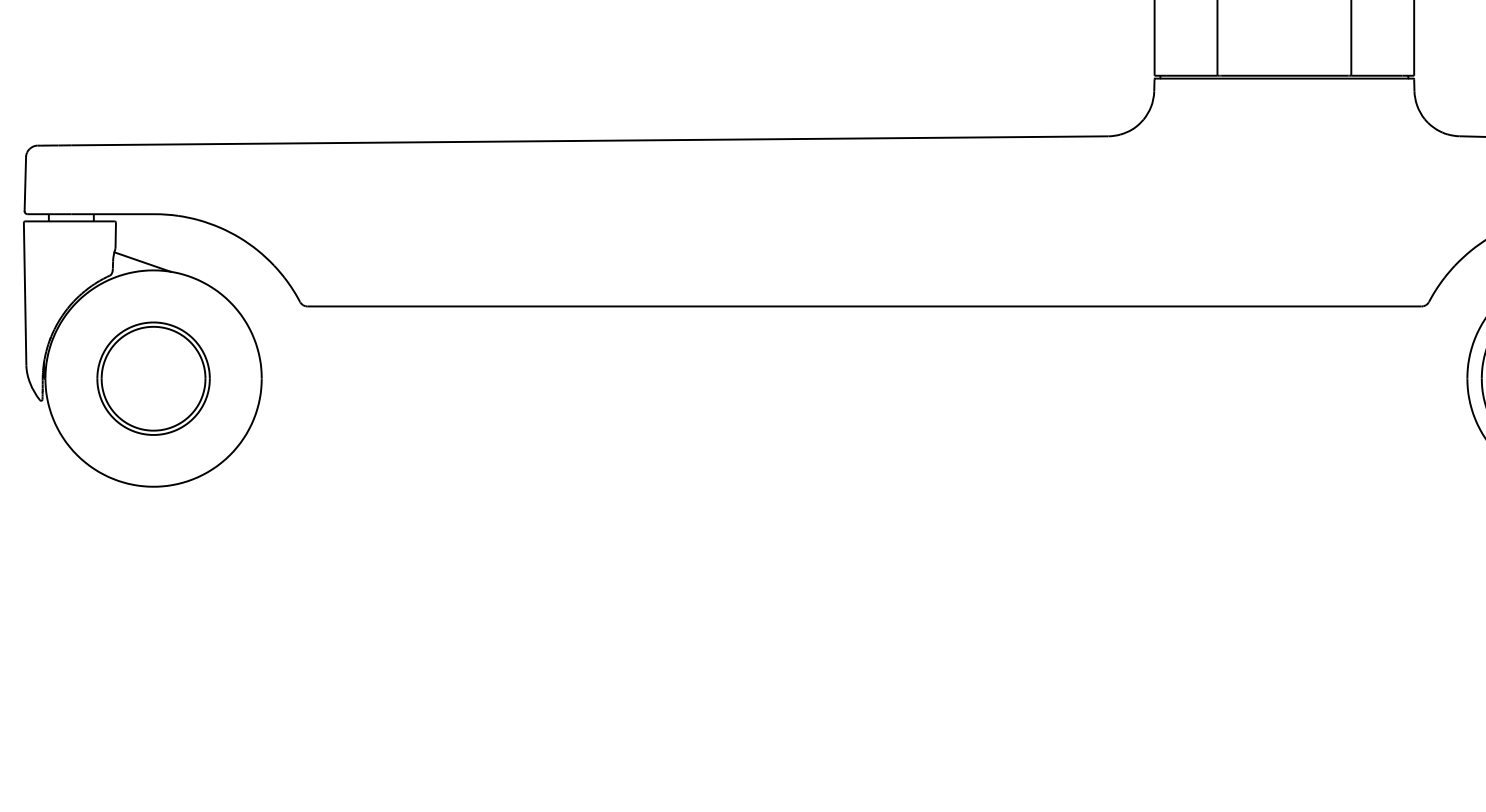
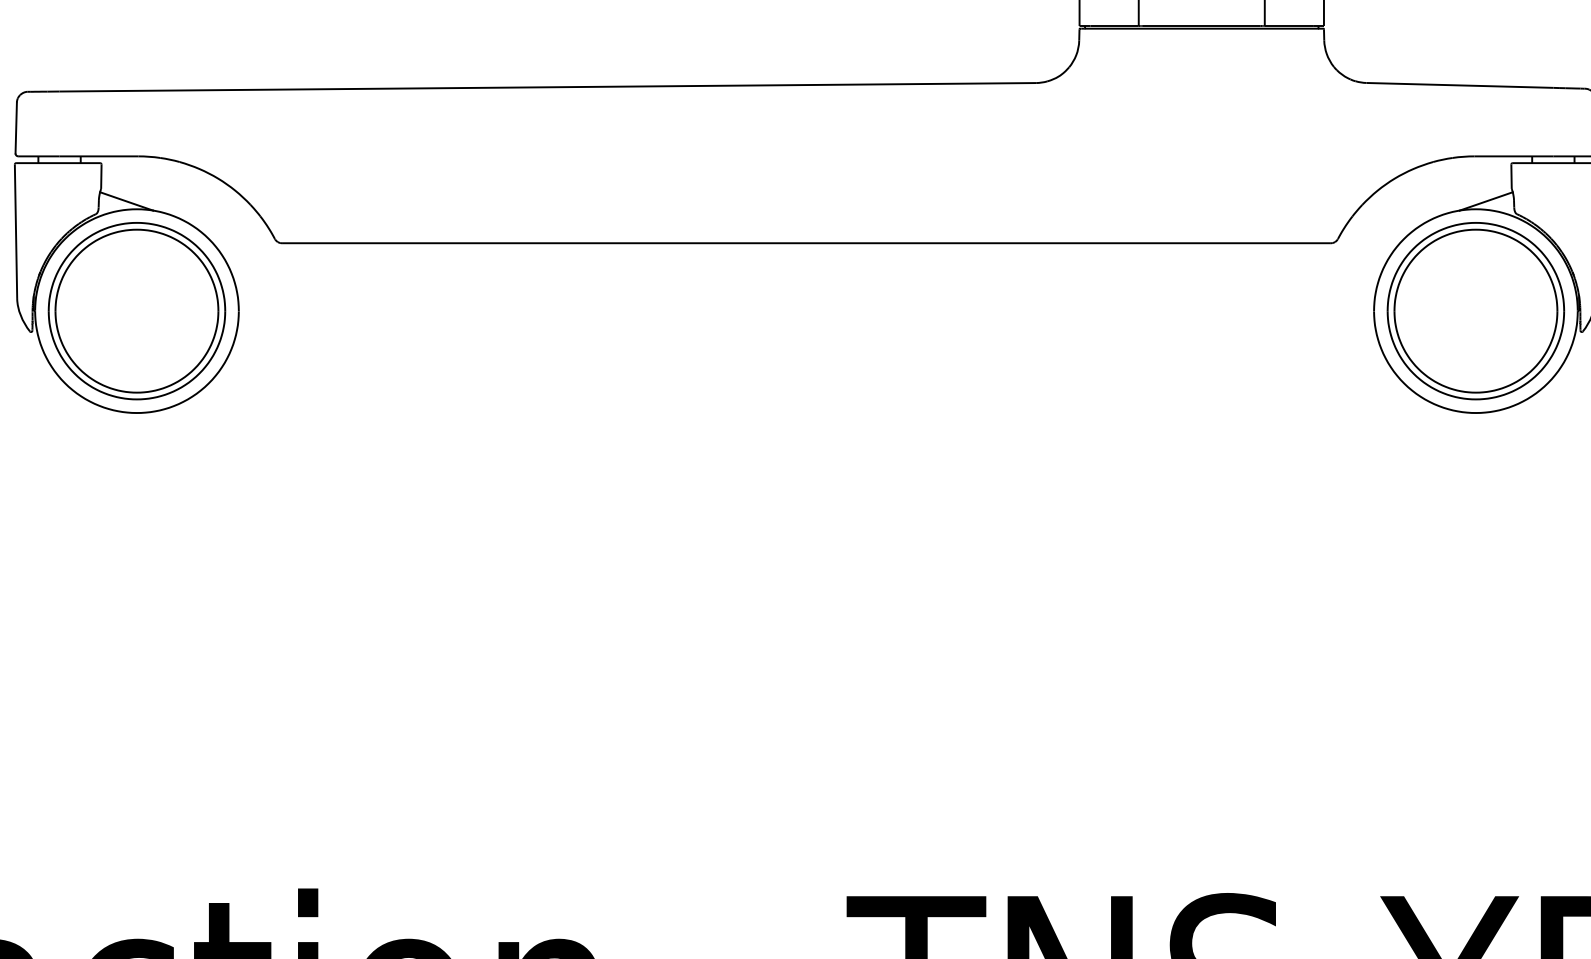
part: (153, 378) -> (136, 311), size x1.67

